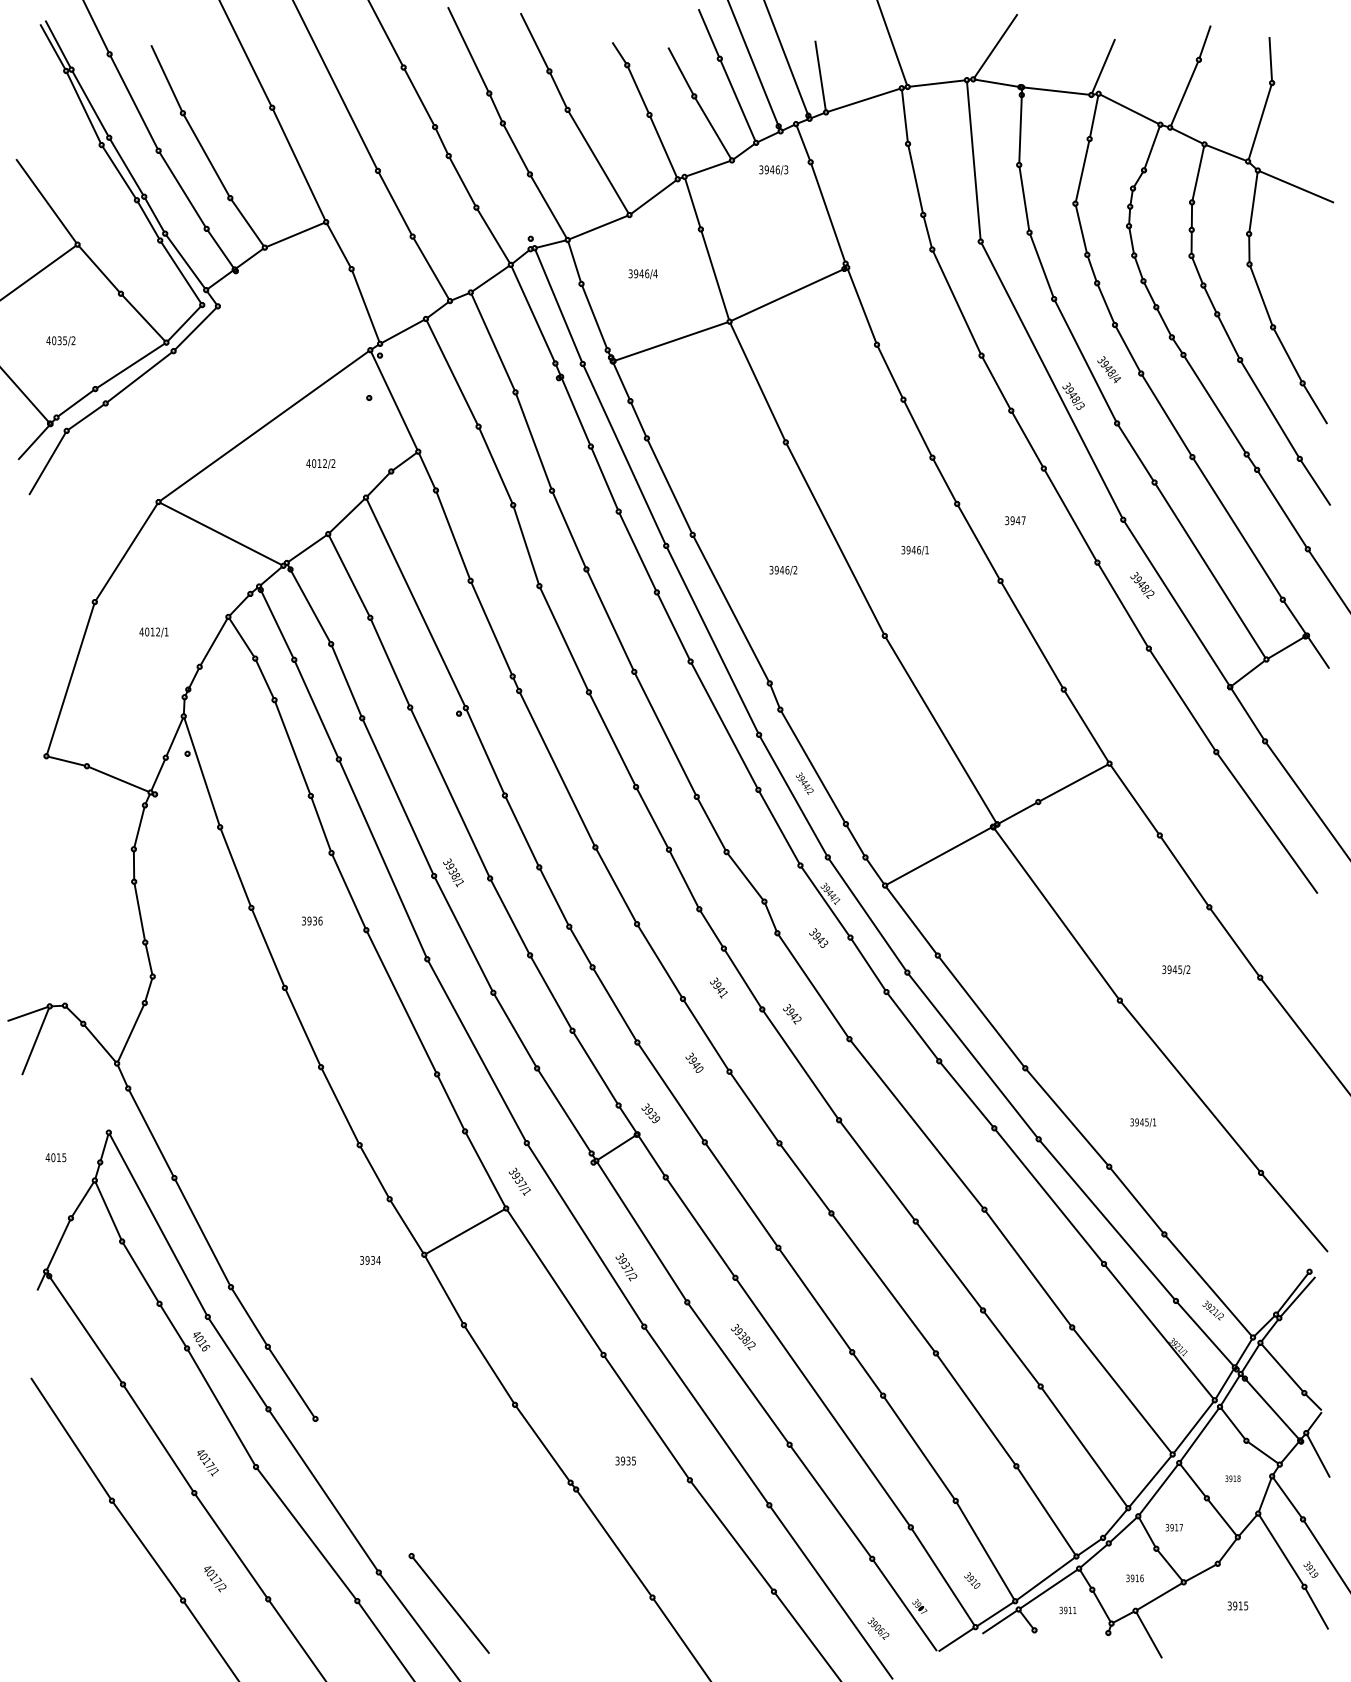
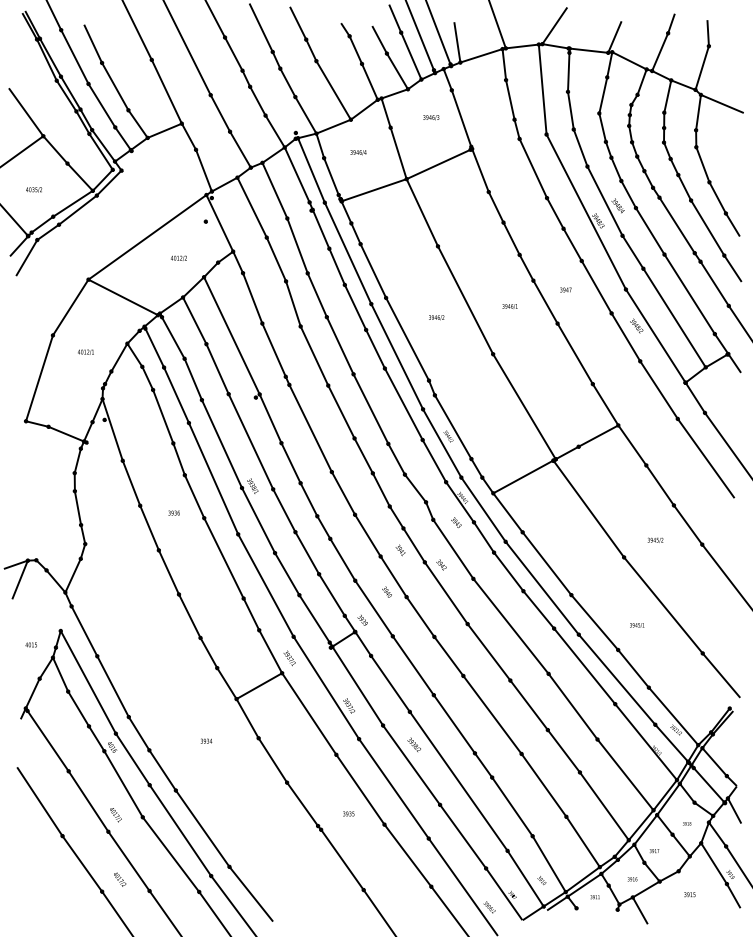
text: (774, 169) -> (431, 117), moved
text: (370, 1259) -> (206, 740), moved
line: (363, 1487) -> (202, 828), added

